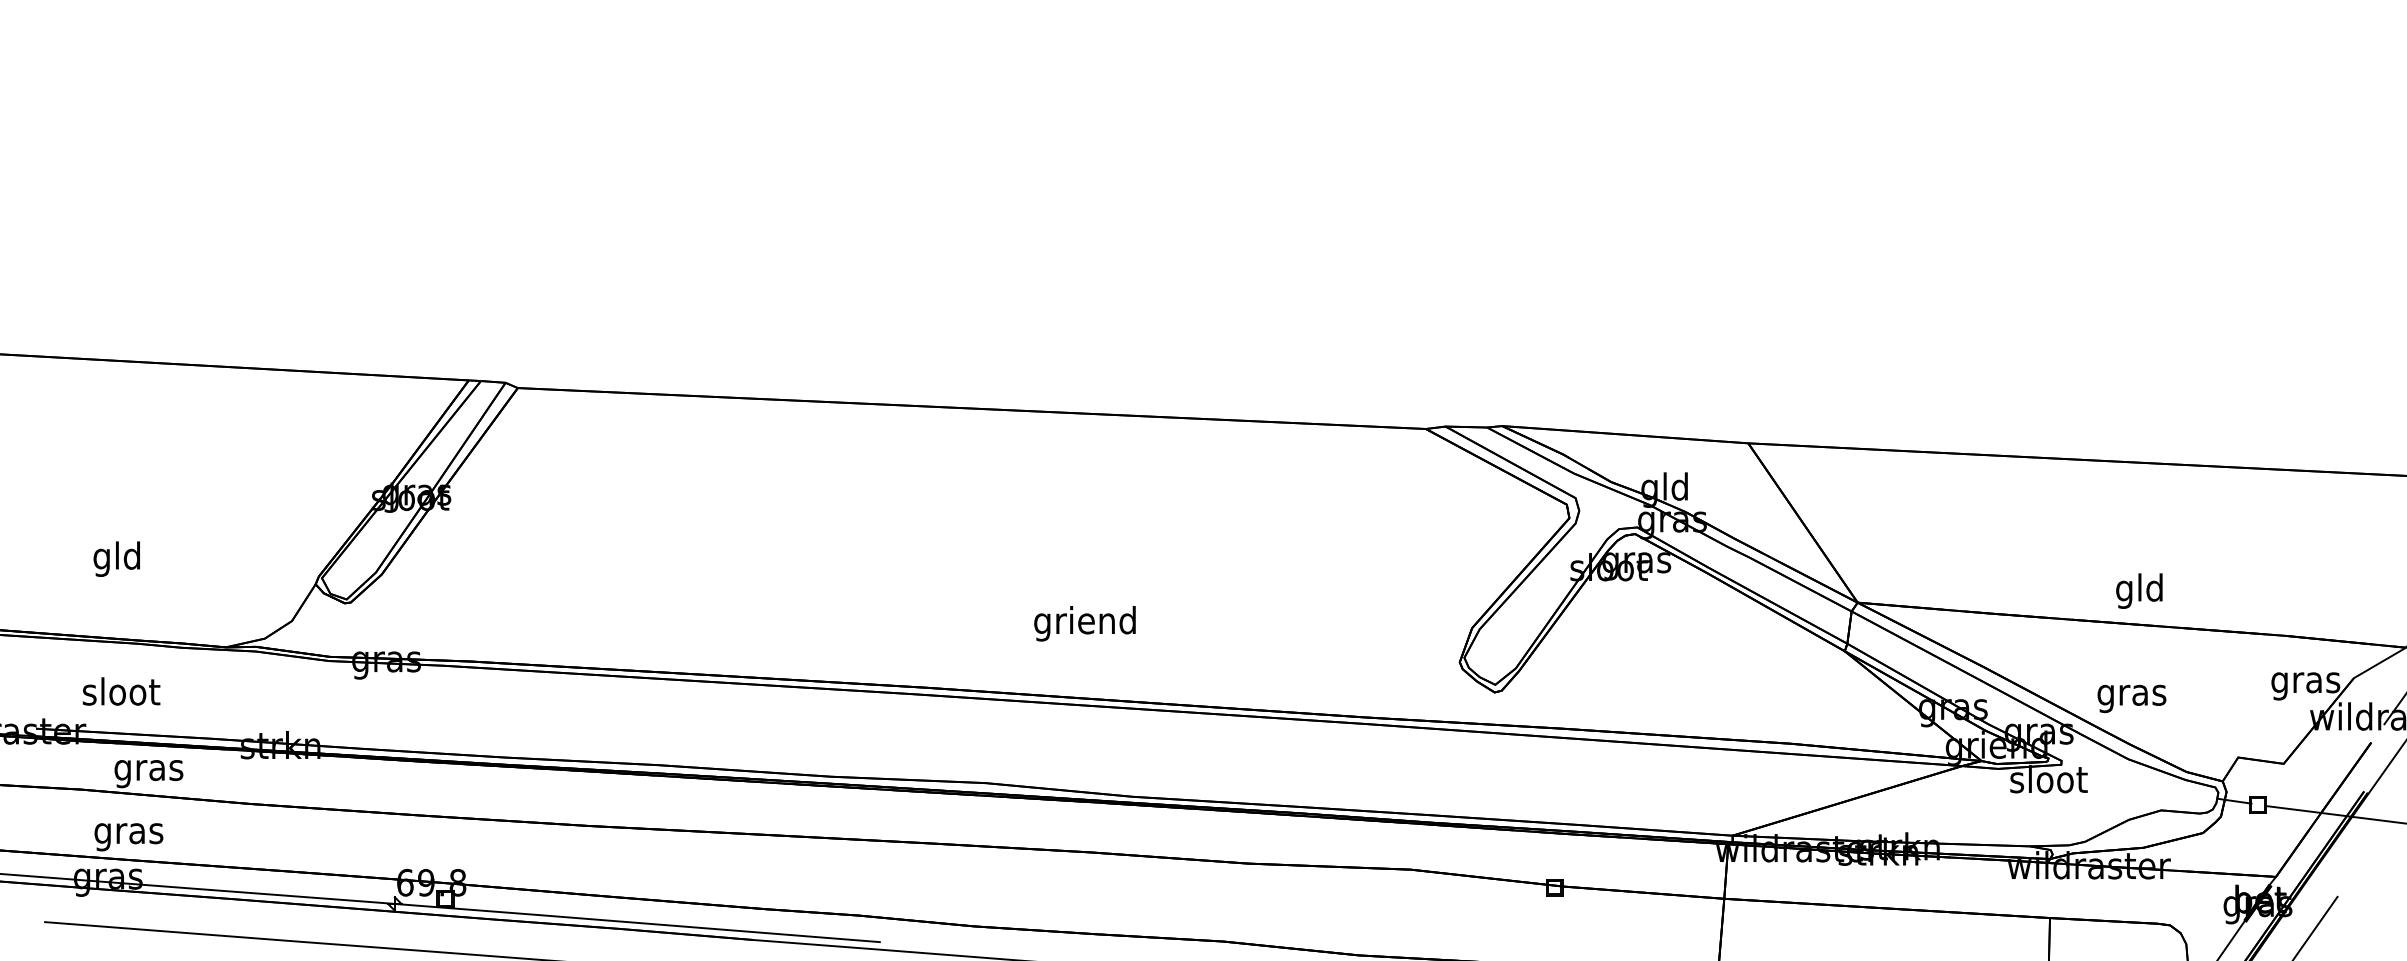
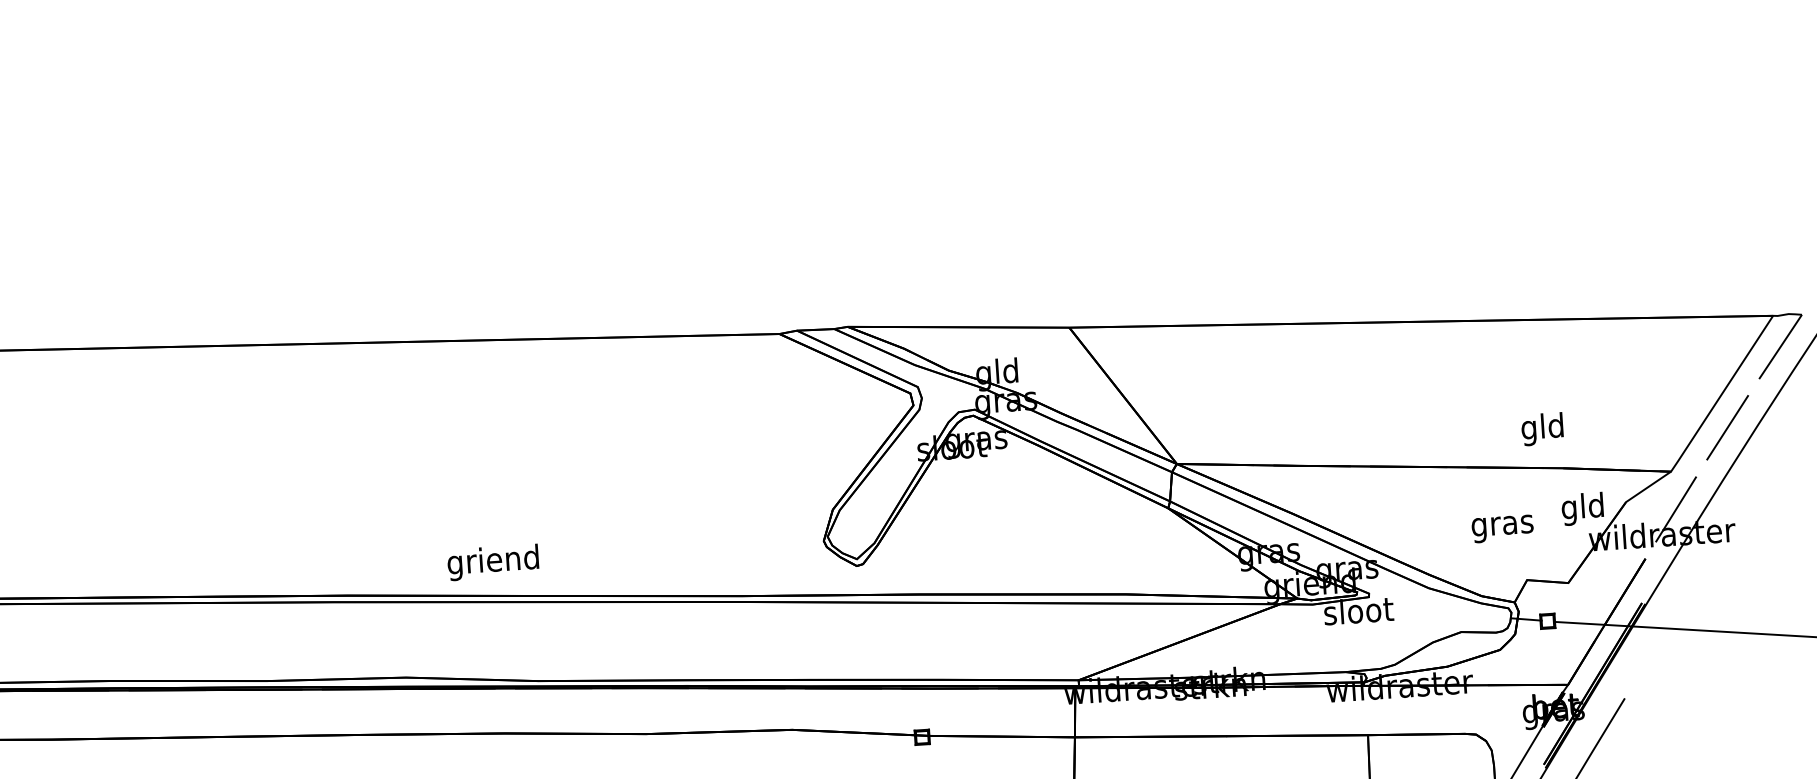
text: (2139, 590) -> (1542, 428), moved
text: (1084, 623) -> (492, 562), moved
text: (2305, 682) -> (1582, 508), gras -> gld
text: (2131, 698) -> (1502, 528), moved

